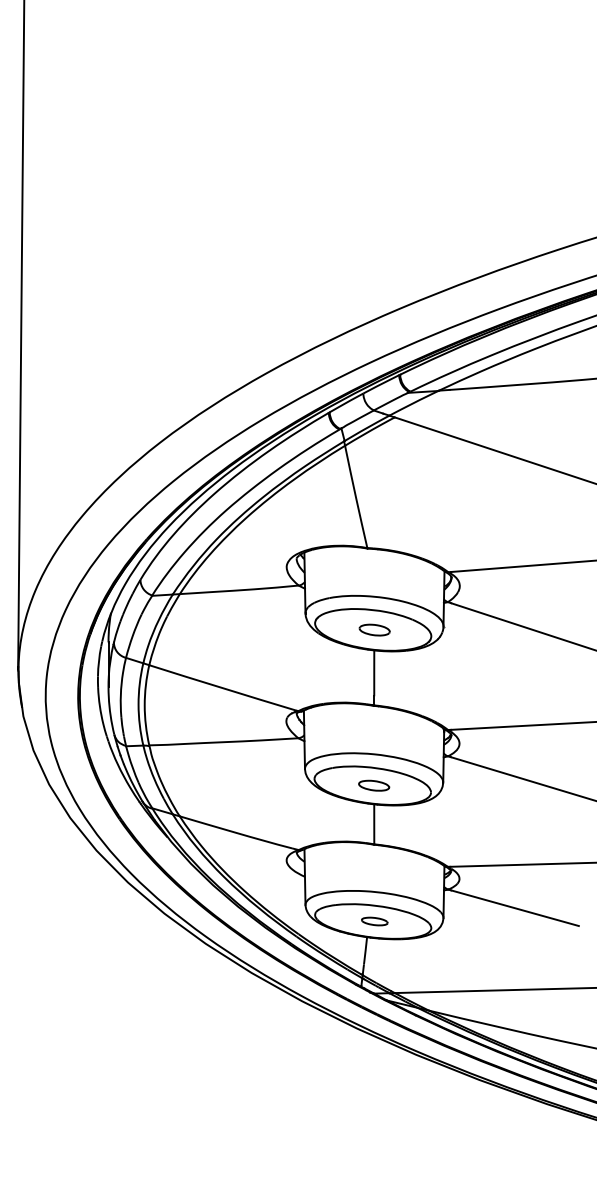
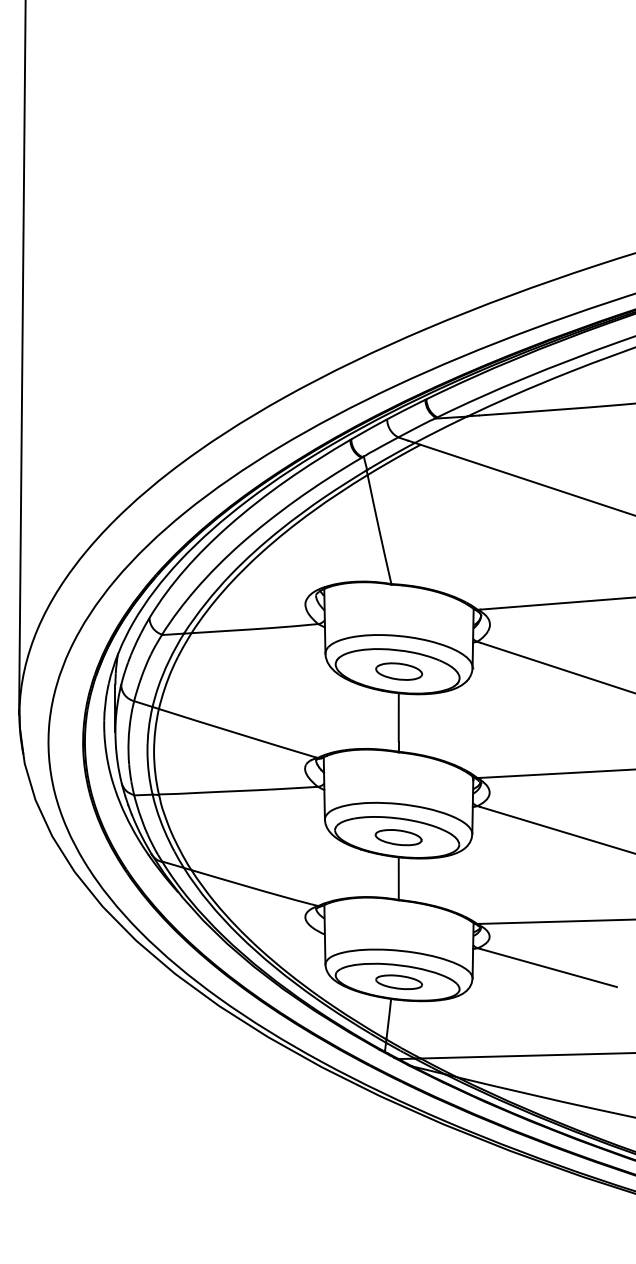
part: (374, 629) -> (399, 670), size x1.43
part: (373, 785) -> (397, 837), size x1.43
part: (374, 921) -> (399, 982), size x1.67

